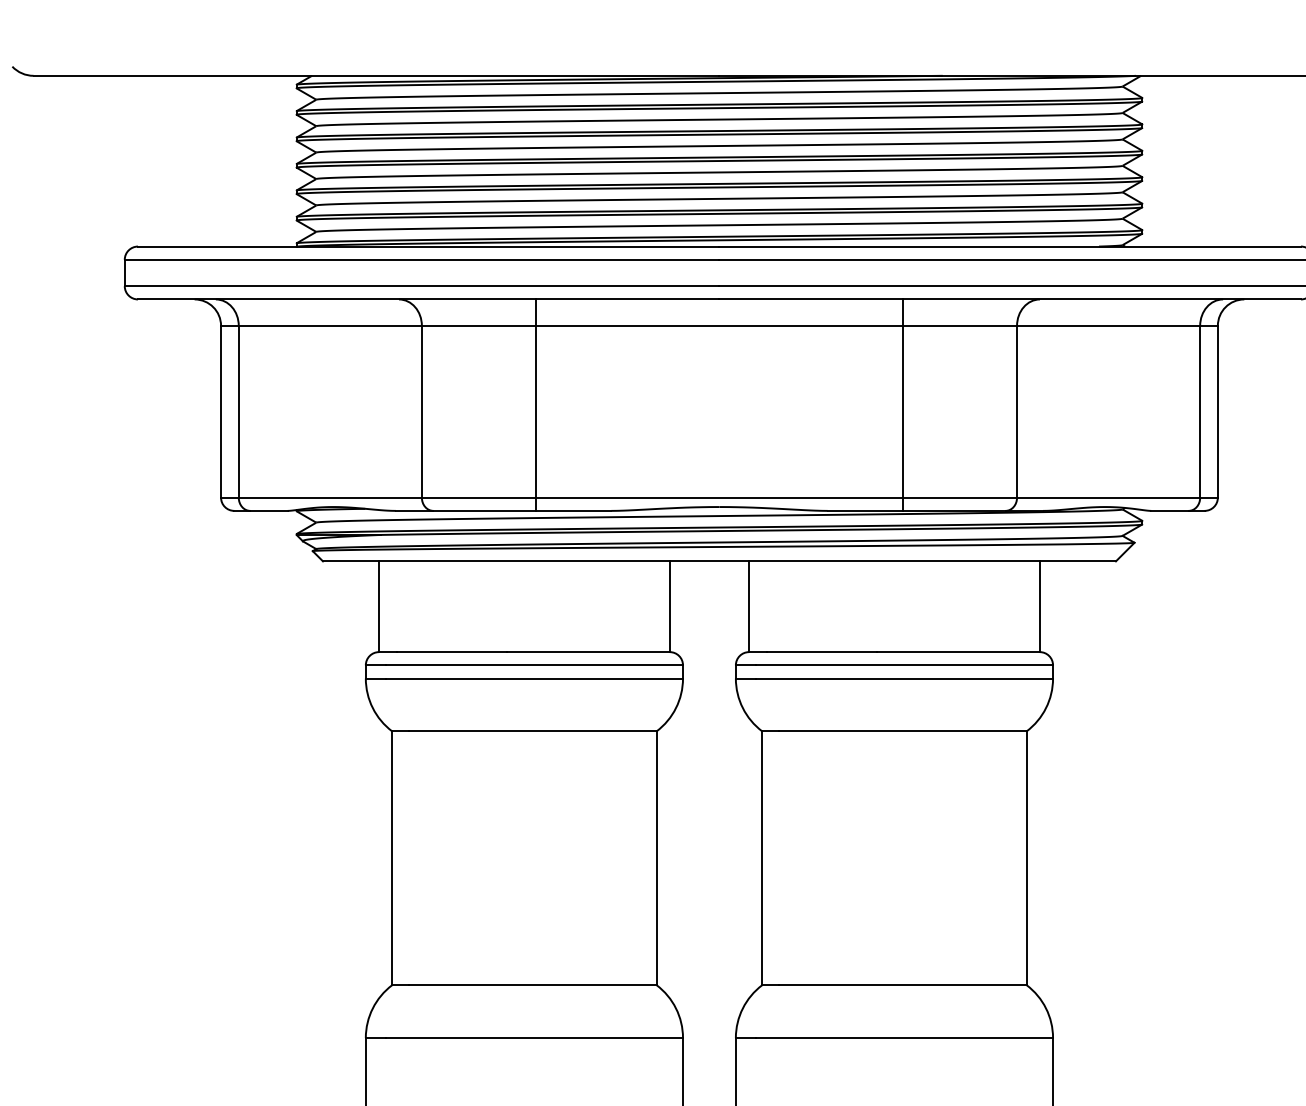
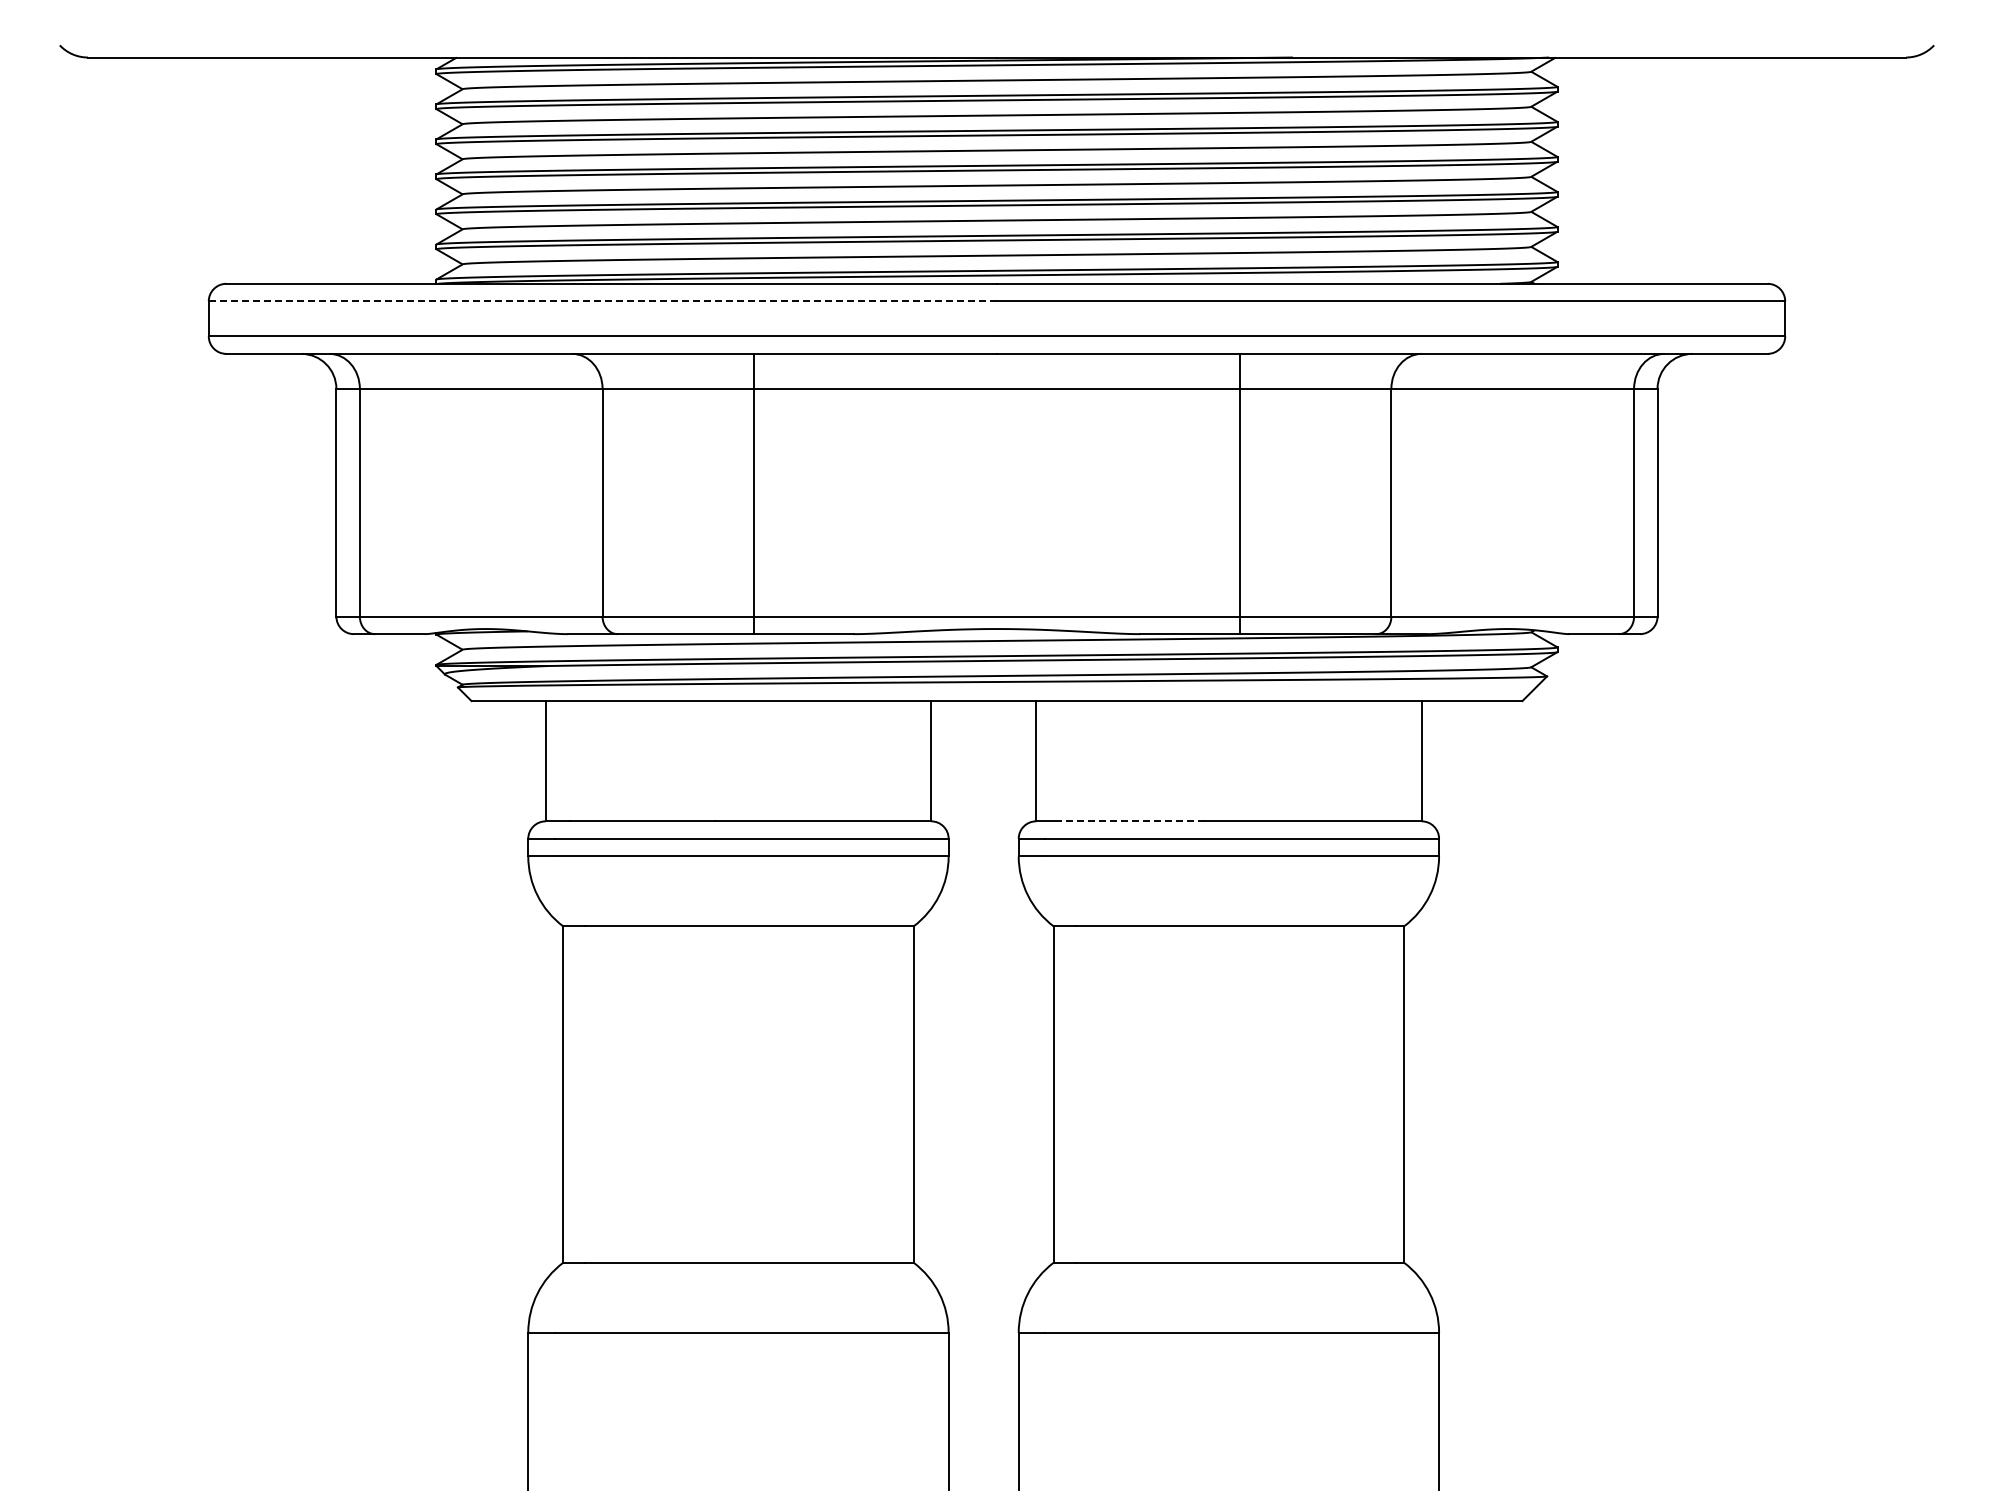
line: (422, 259) -> (603, 301), solid -> dashed
line: (821, 652) -> (1132, 821), solid -> dashed

